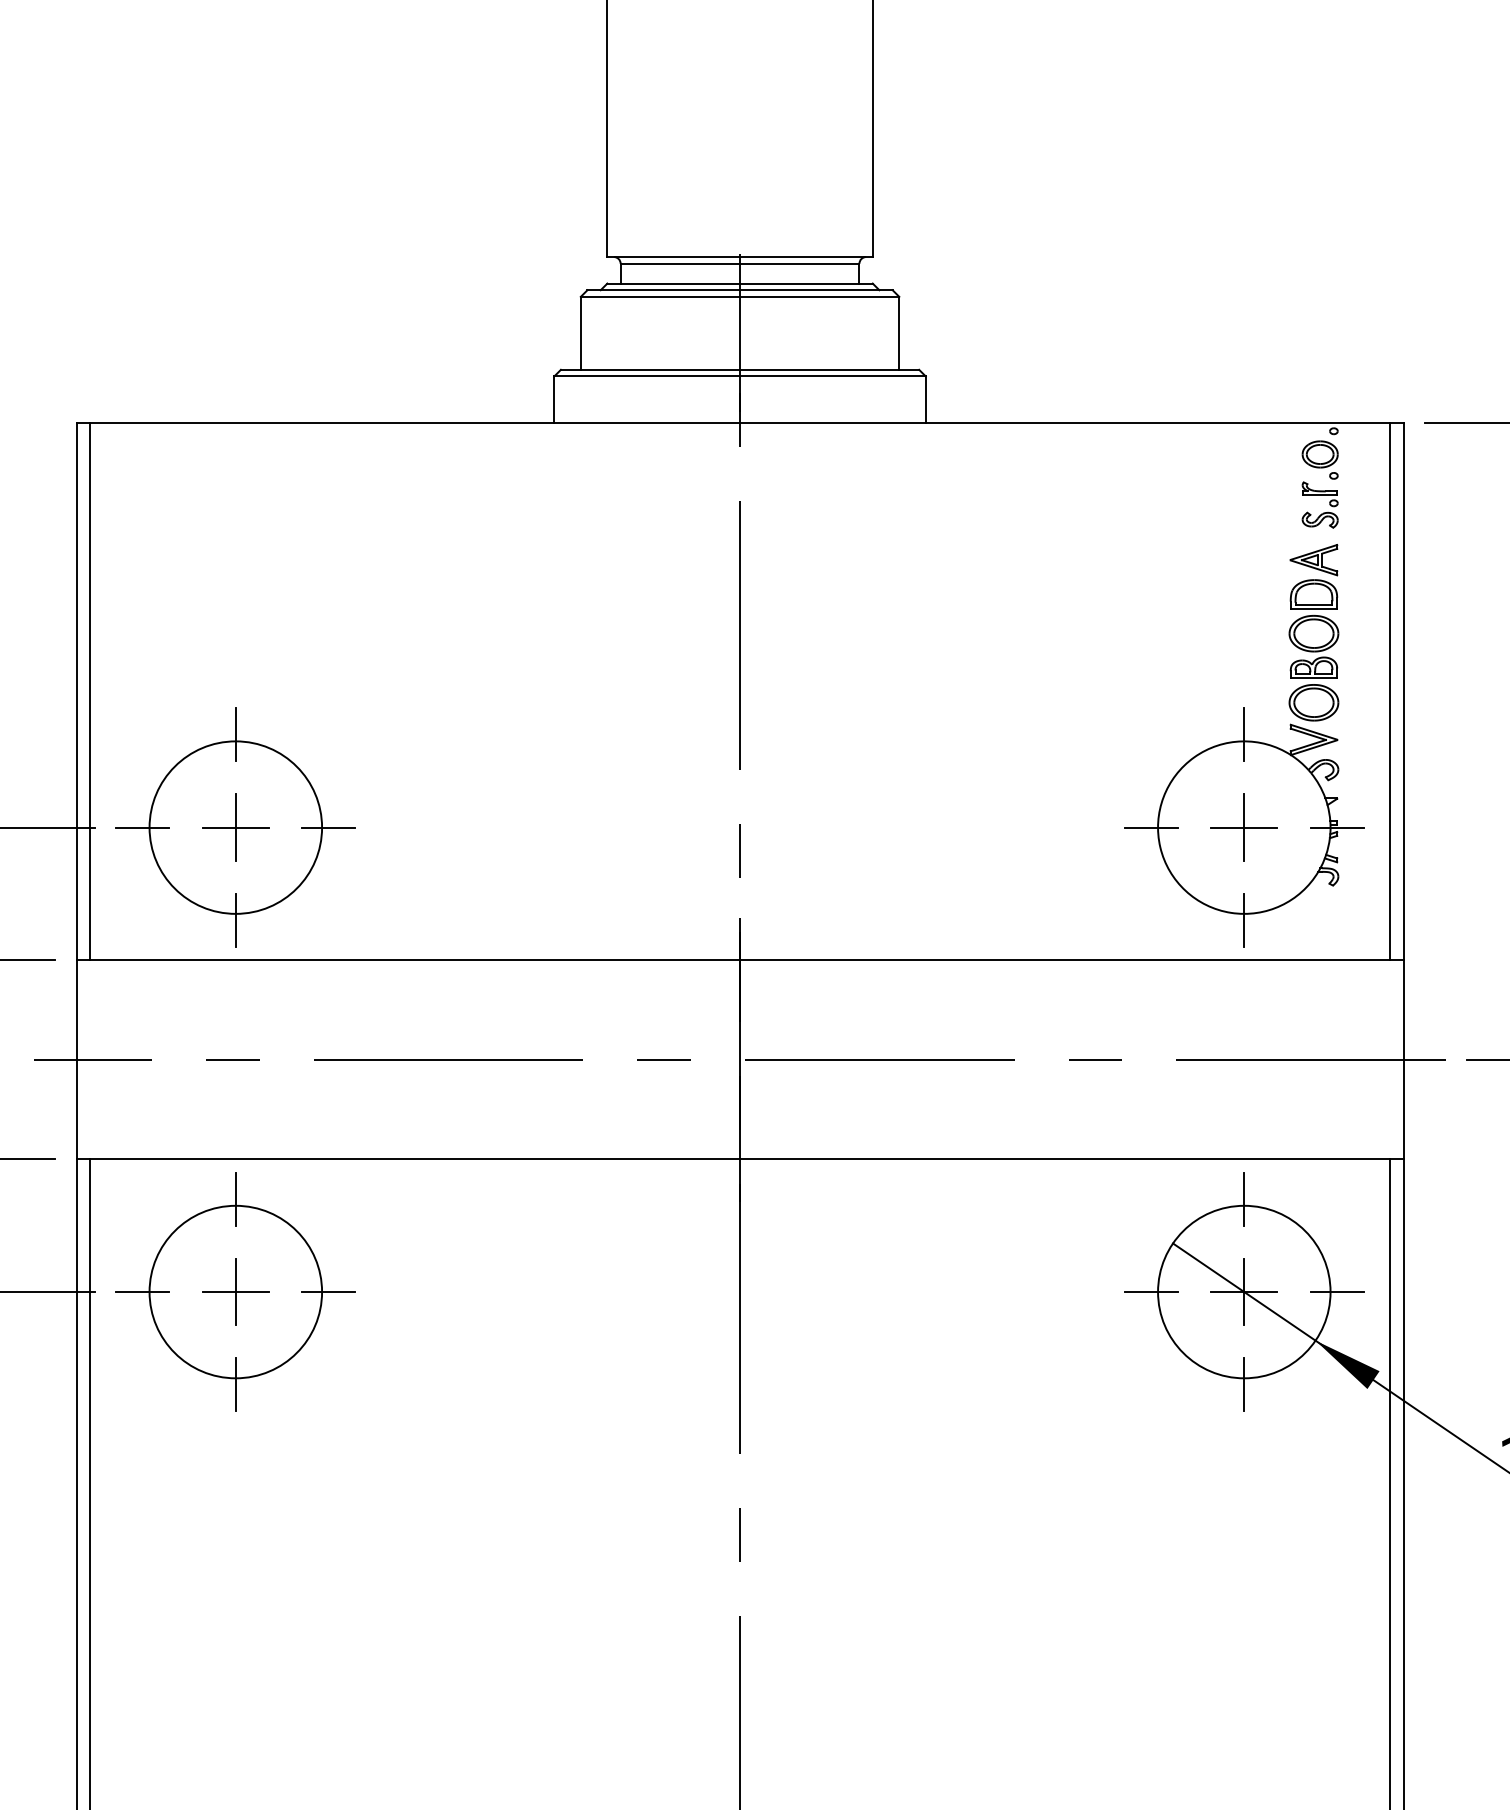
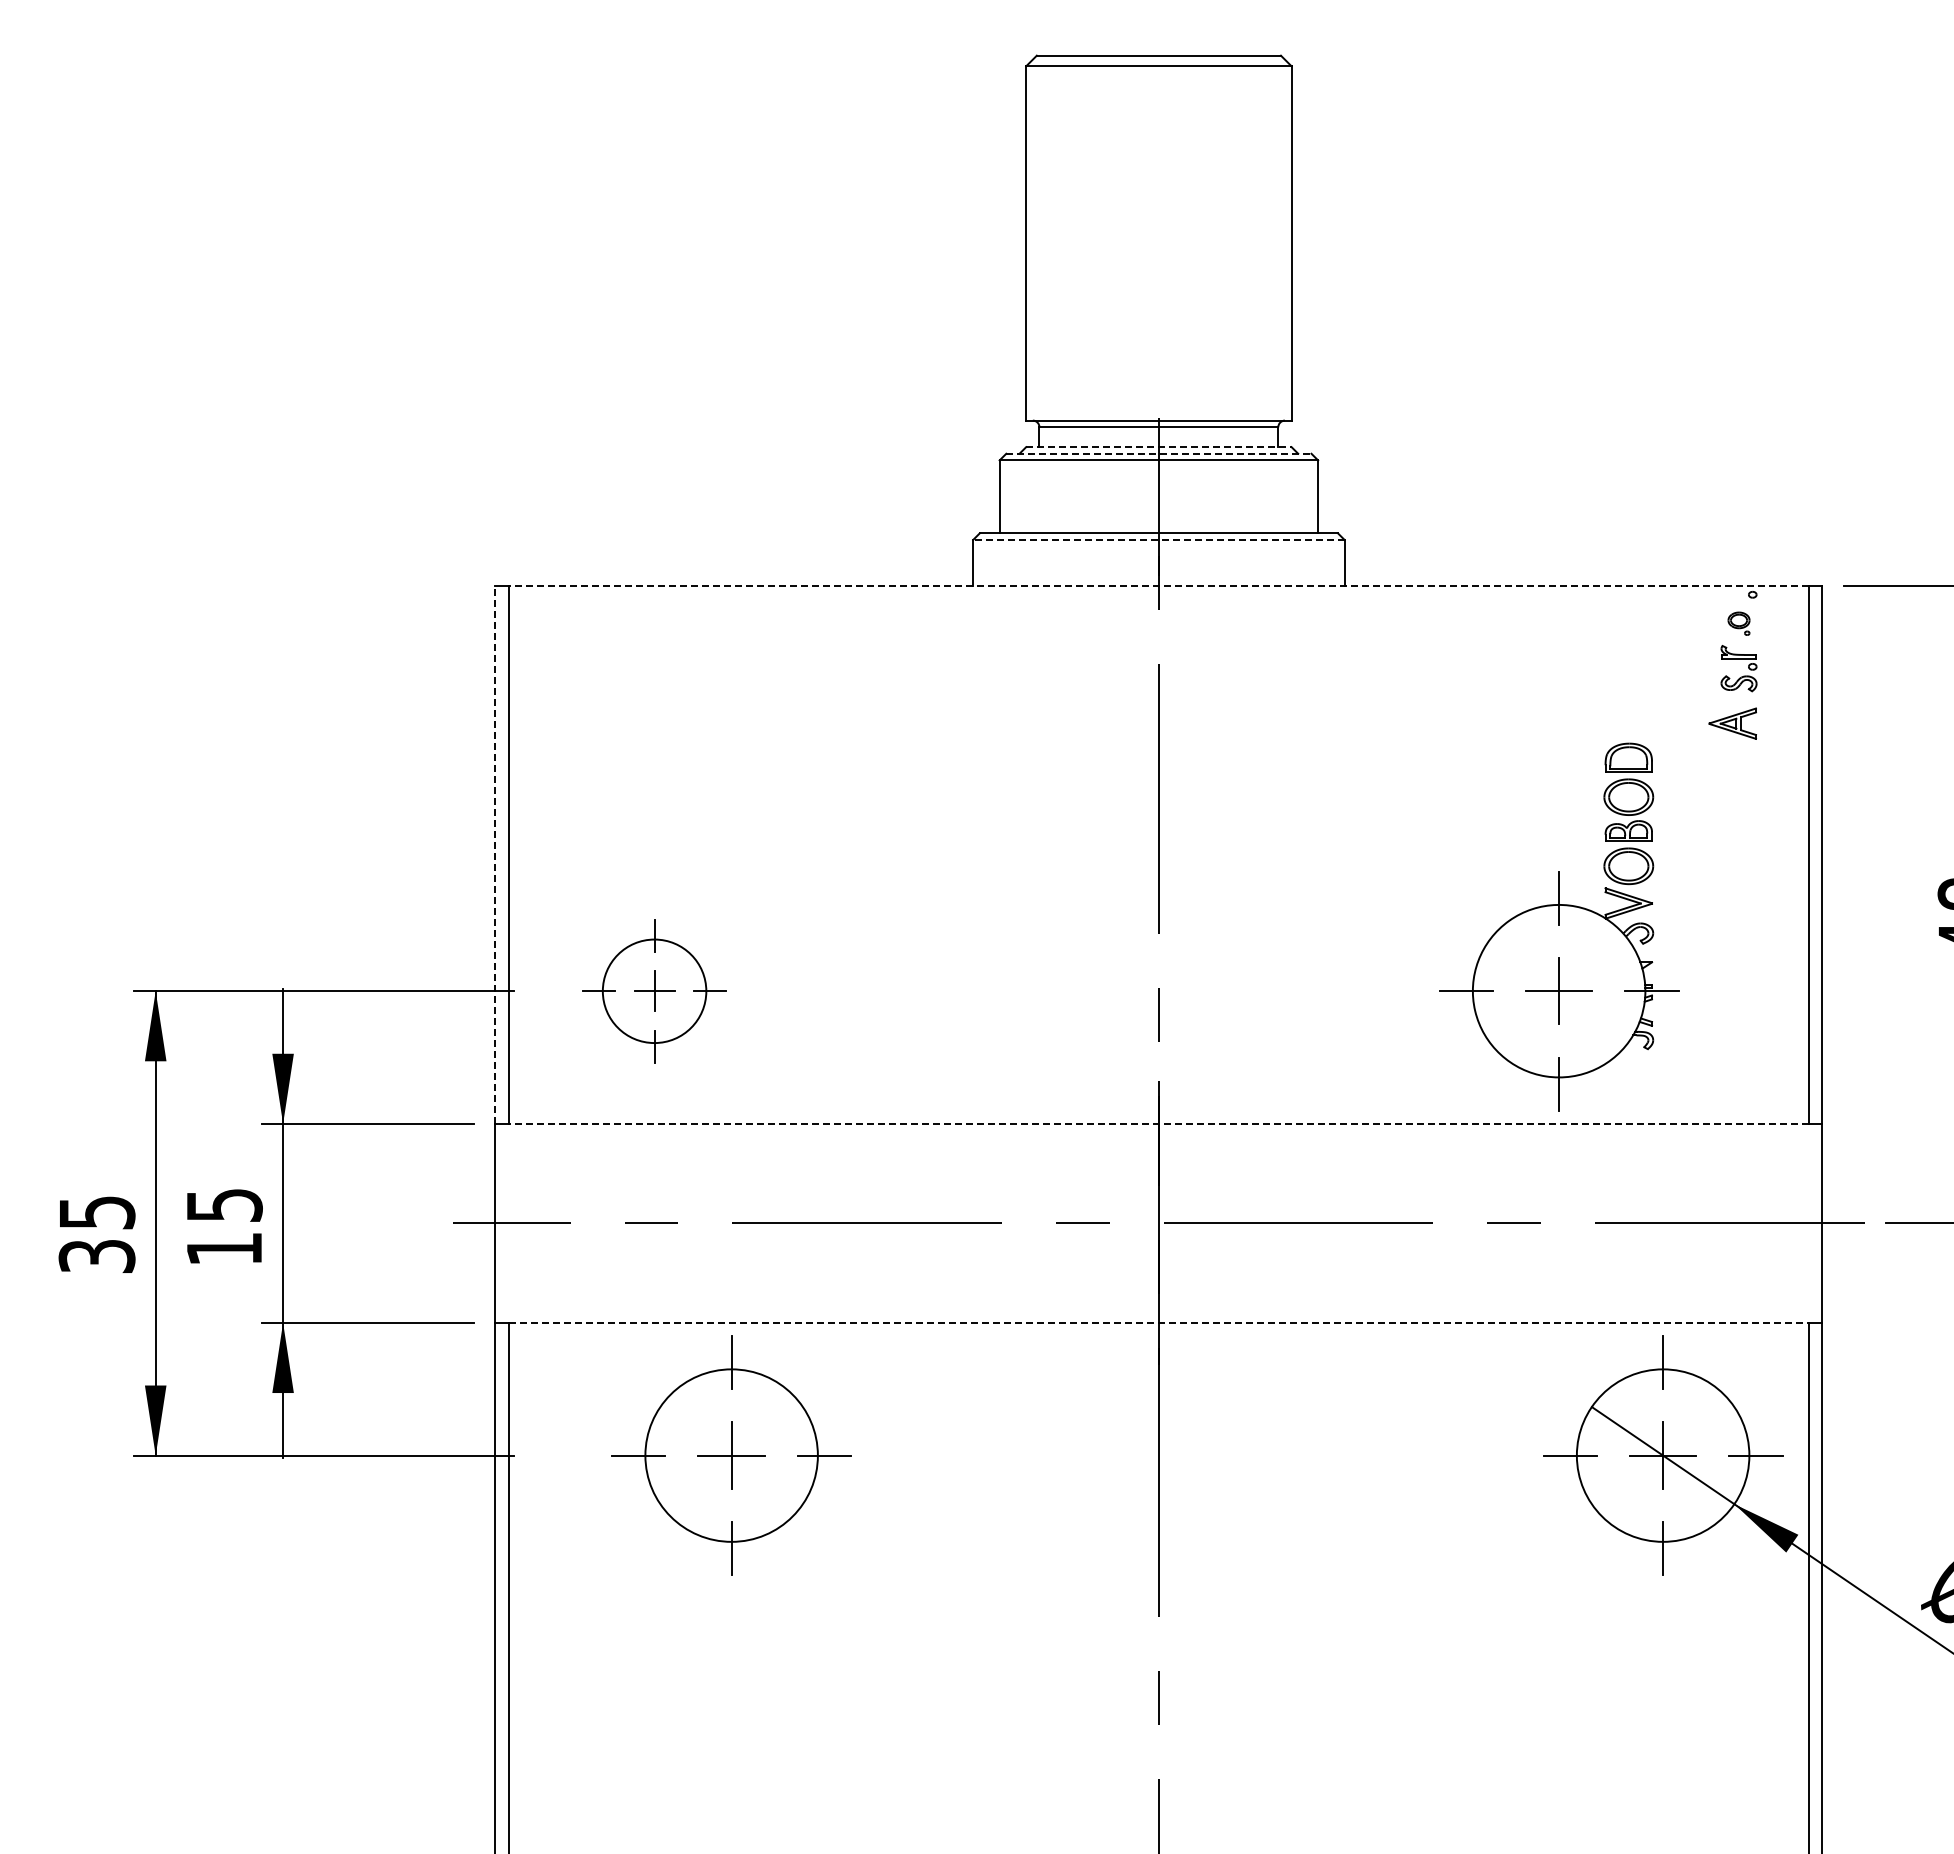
line: (739, 283) -> (1158, 447), solid -> dashed
line: (739, 289) -> (1158, 453), solid -> dashed
line: (739, 376) -> (1158, 540), solid -> dashed
line: (739, 422) -> (1158, 586), solid -> dashed
part: (1319, 459) -> (1738, 623), size x0.6
line: (76, 691) -> (495, 855), solid -> dashed
part: (1244, 762) -> (1559, 926), moved
part: (235, 827) -> (654, 991), size x0.6
line: (739, 959) -> (1158, 1123), solid -> dashed
line: (740, 1158) -> (1159, 1322), solid -> dashed
part: (235, 1291) -> (731, 1455), moved

